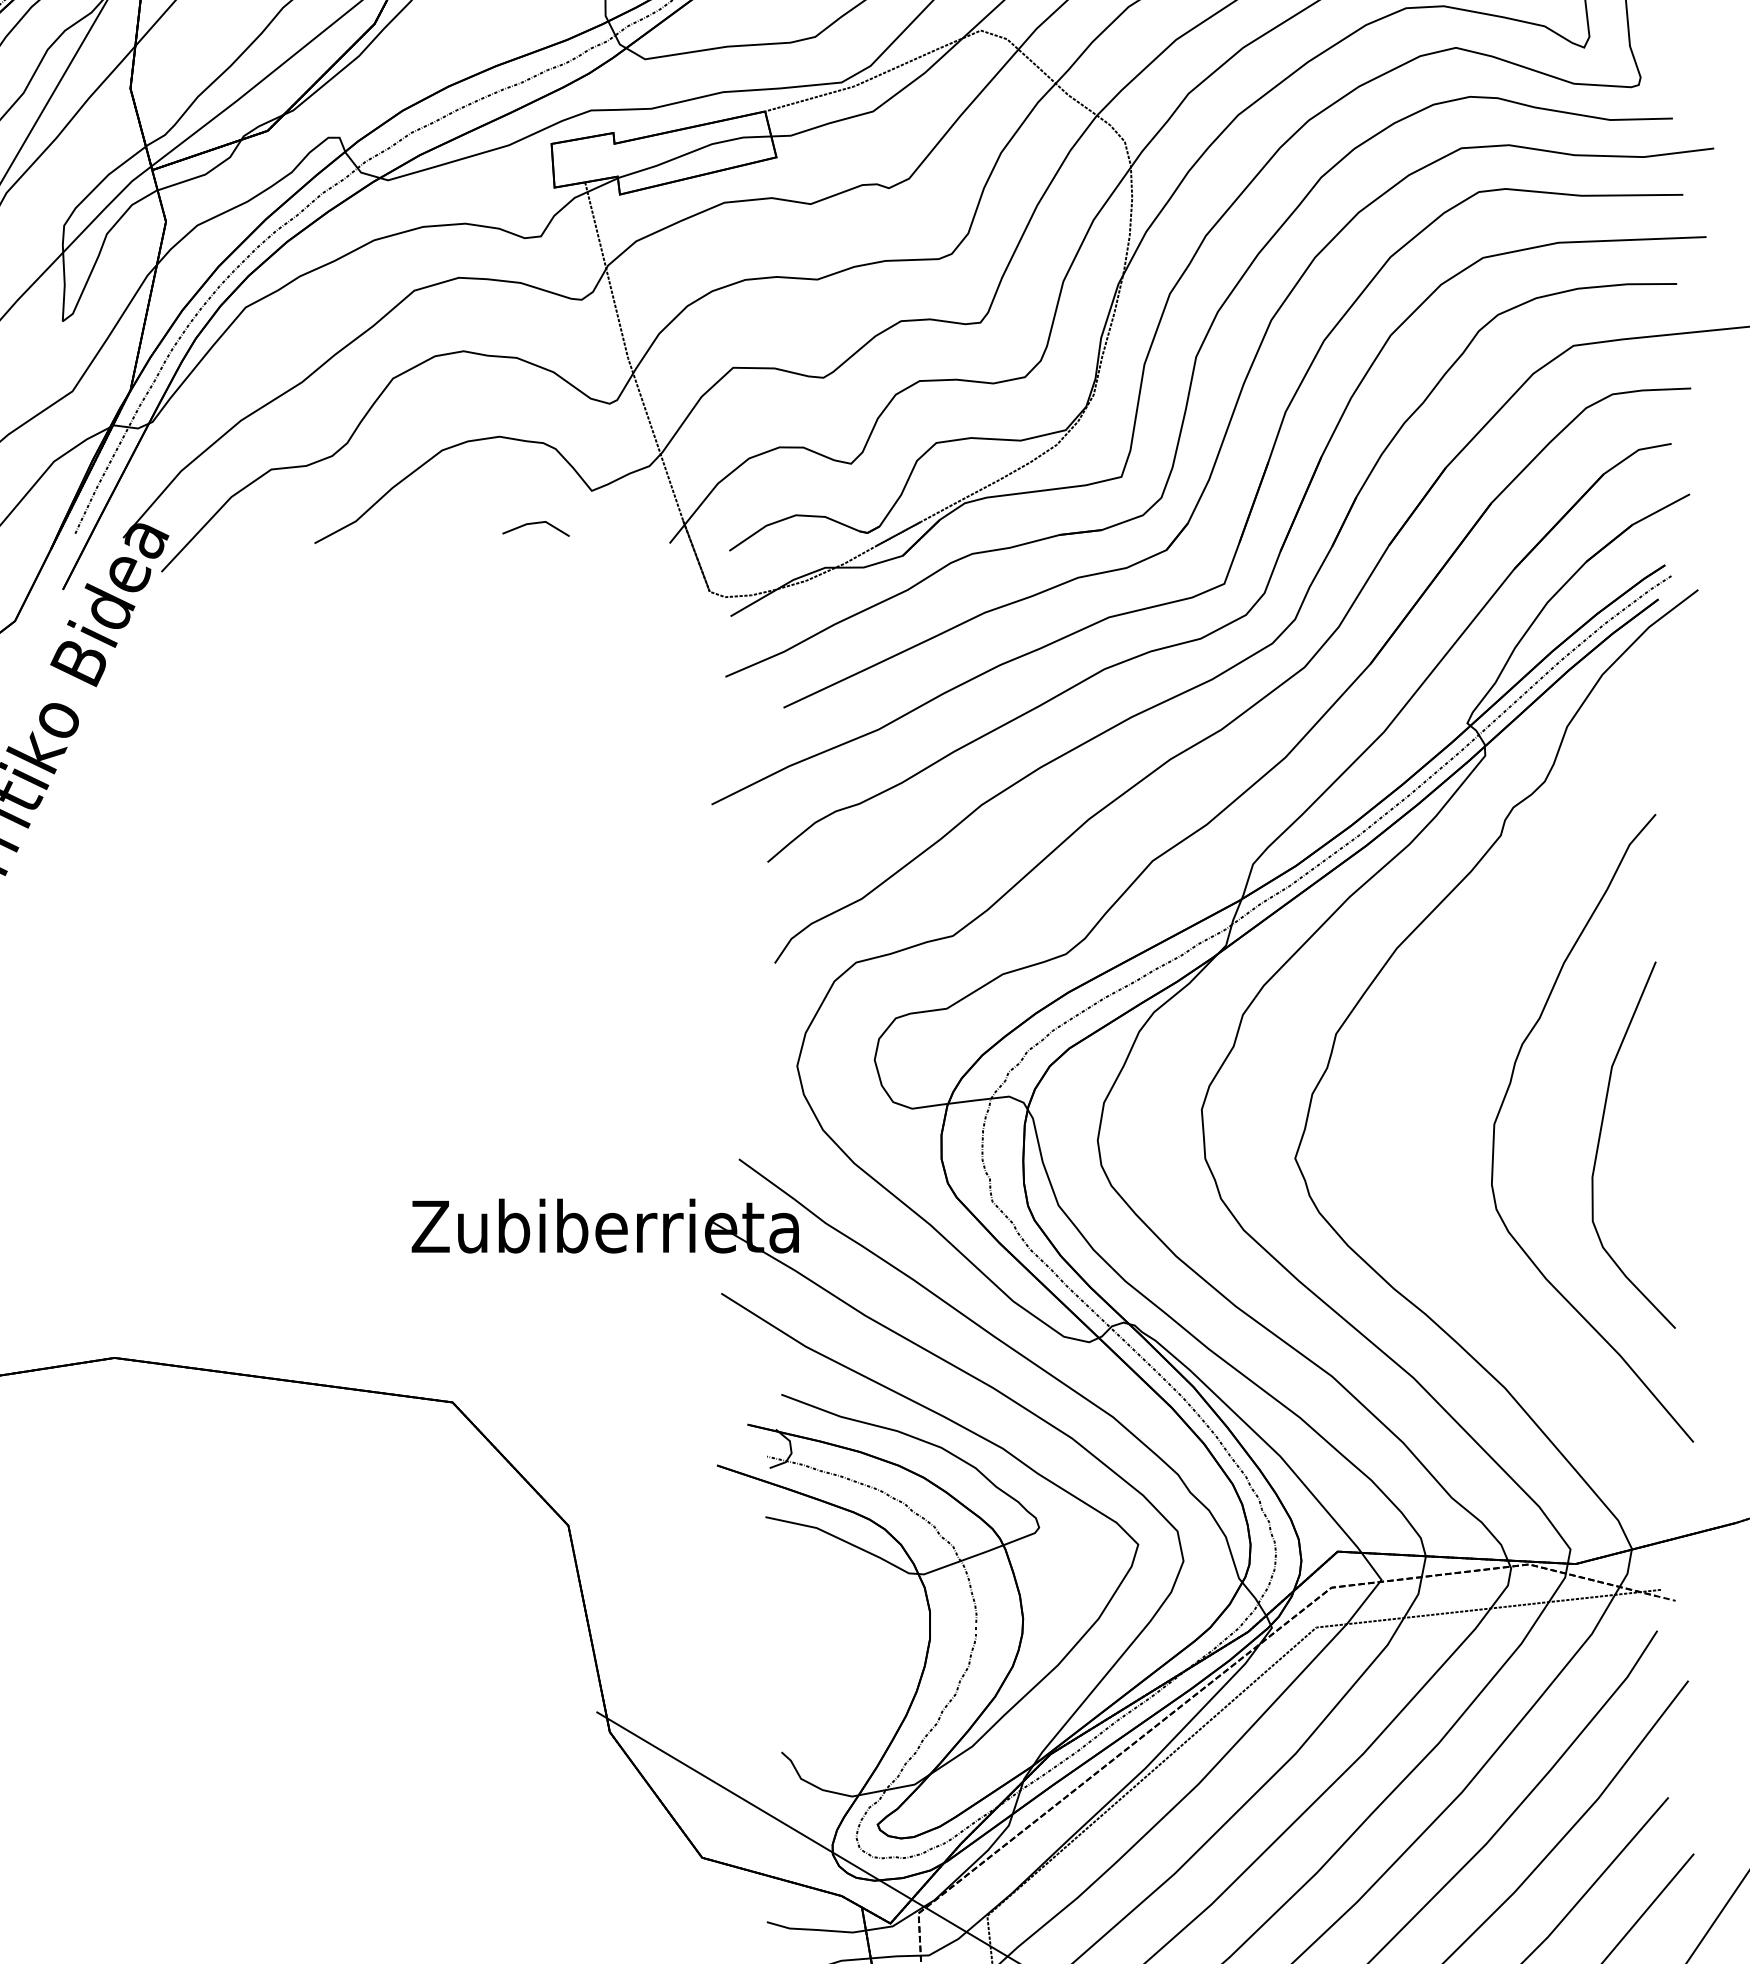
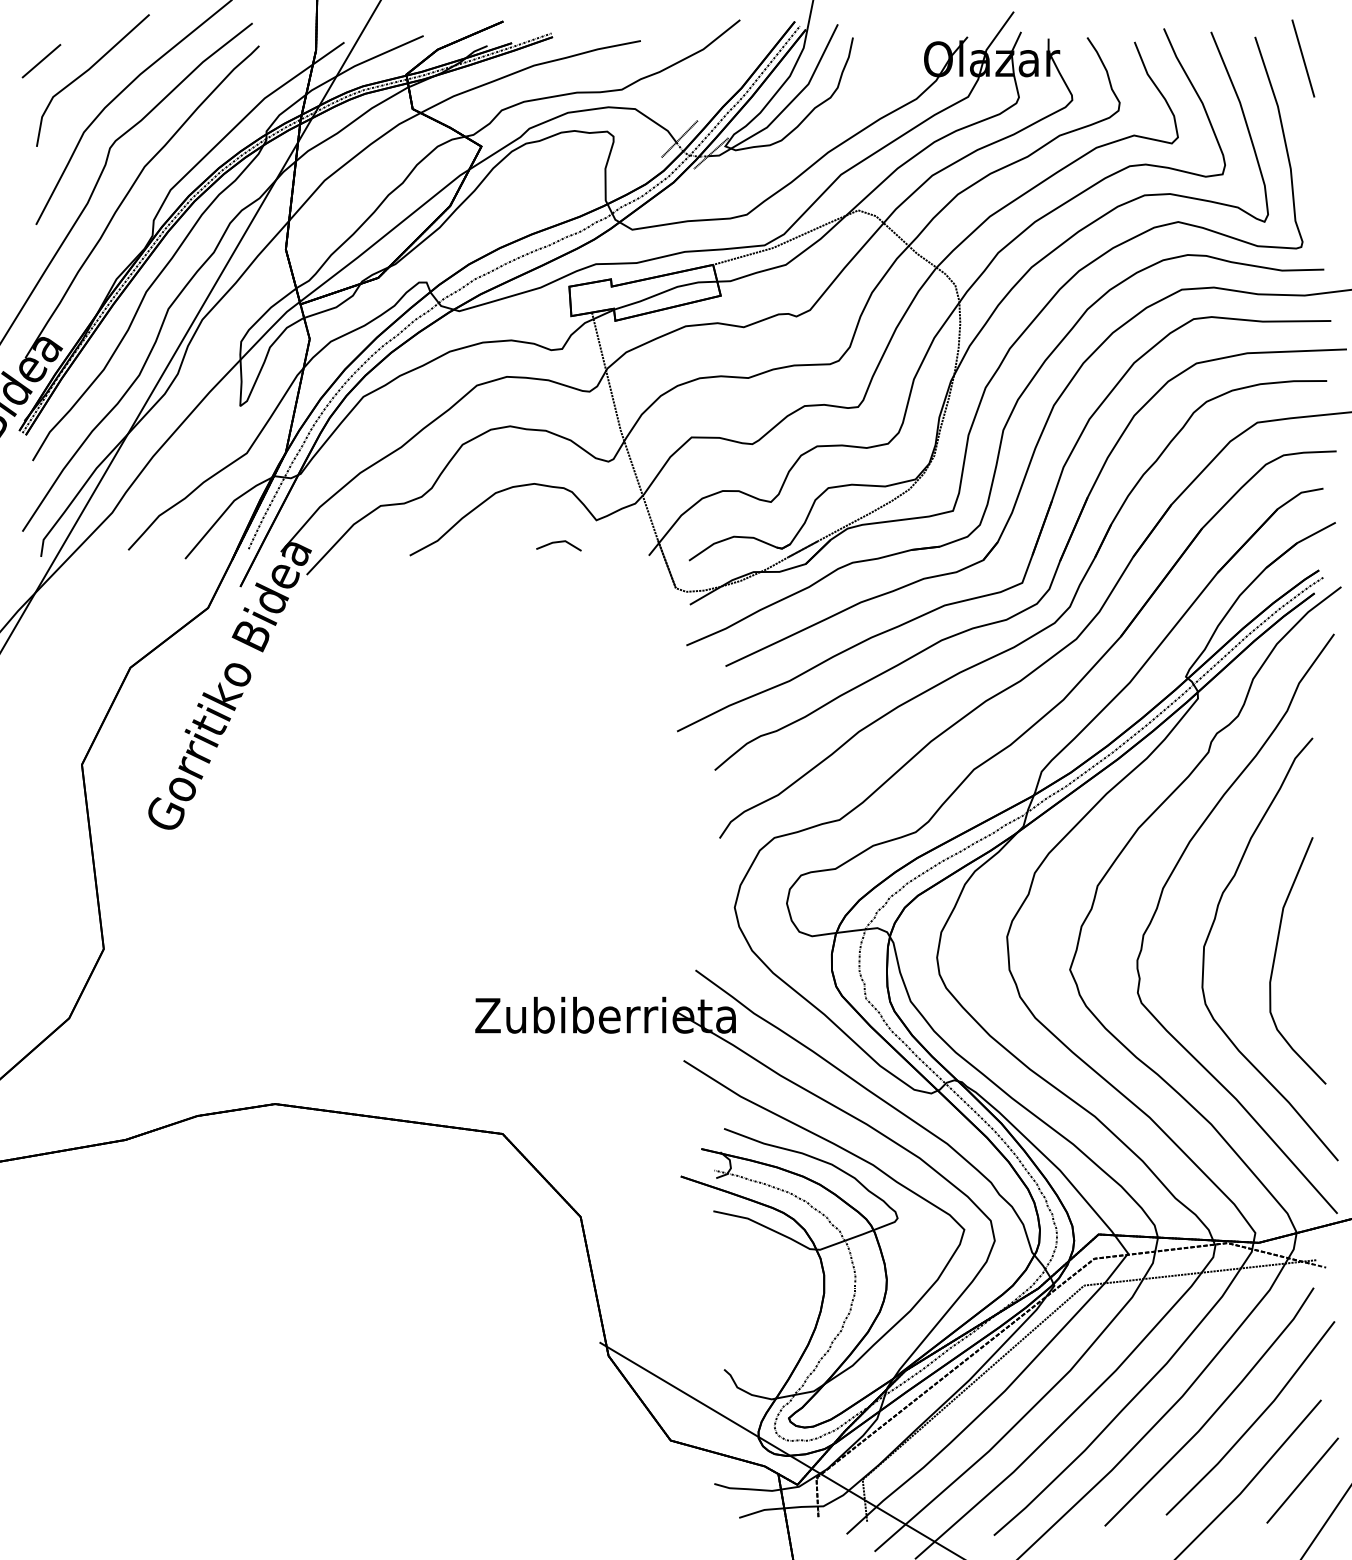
curve: (1428, 1061) -> (1159, 904), added

